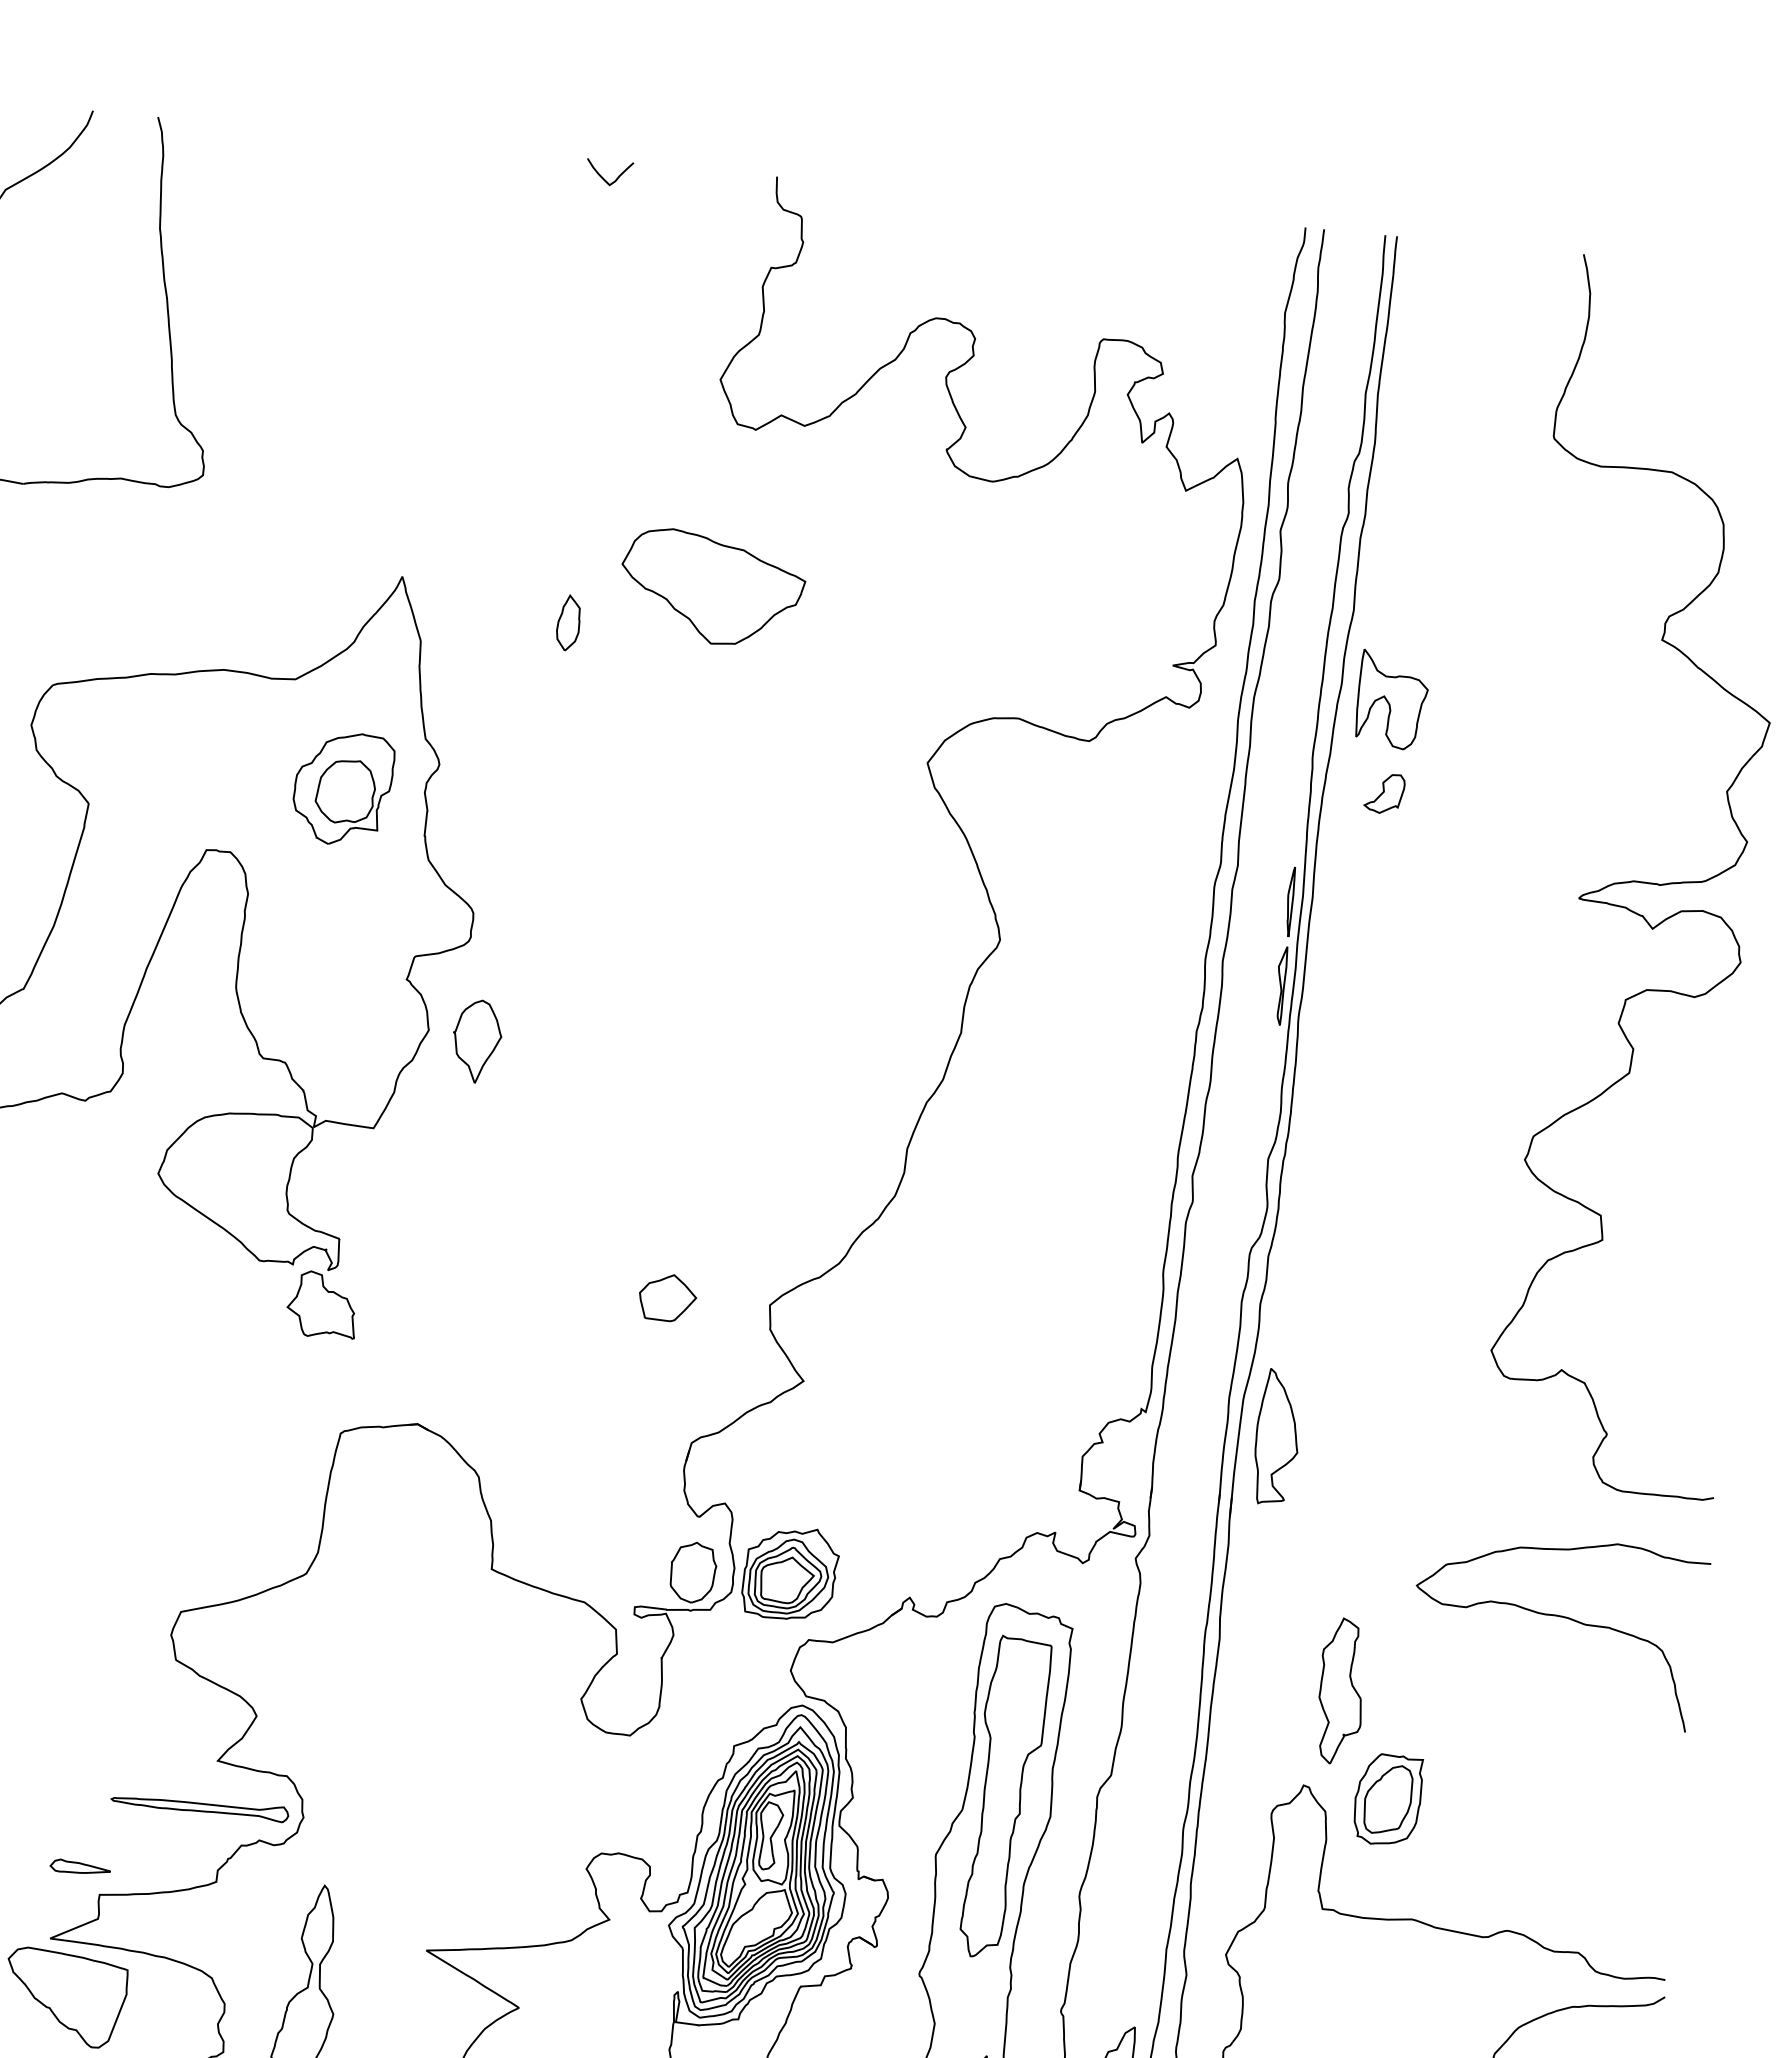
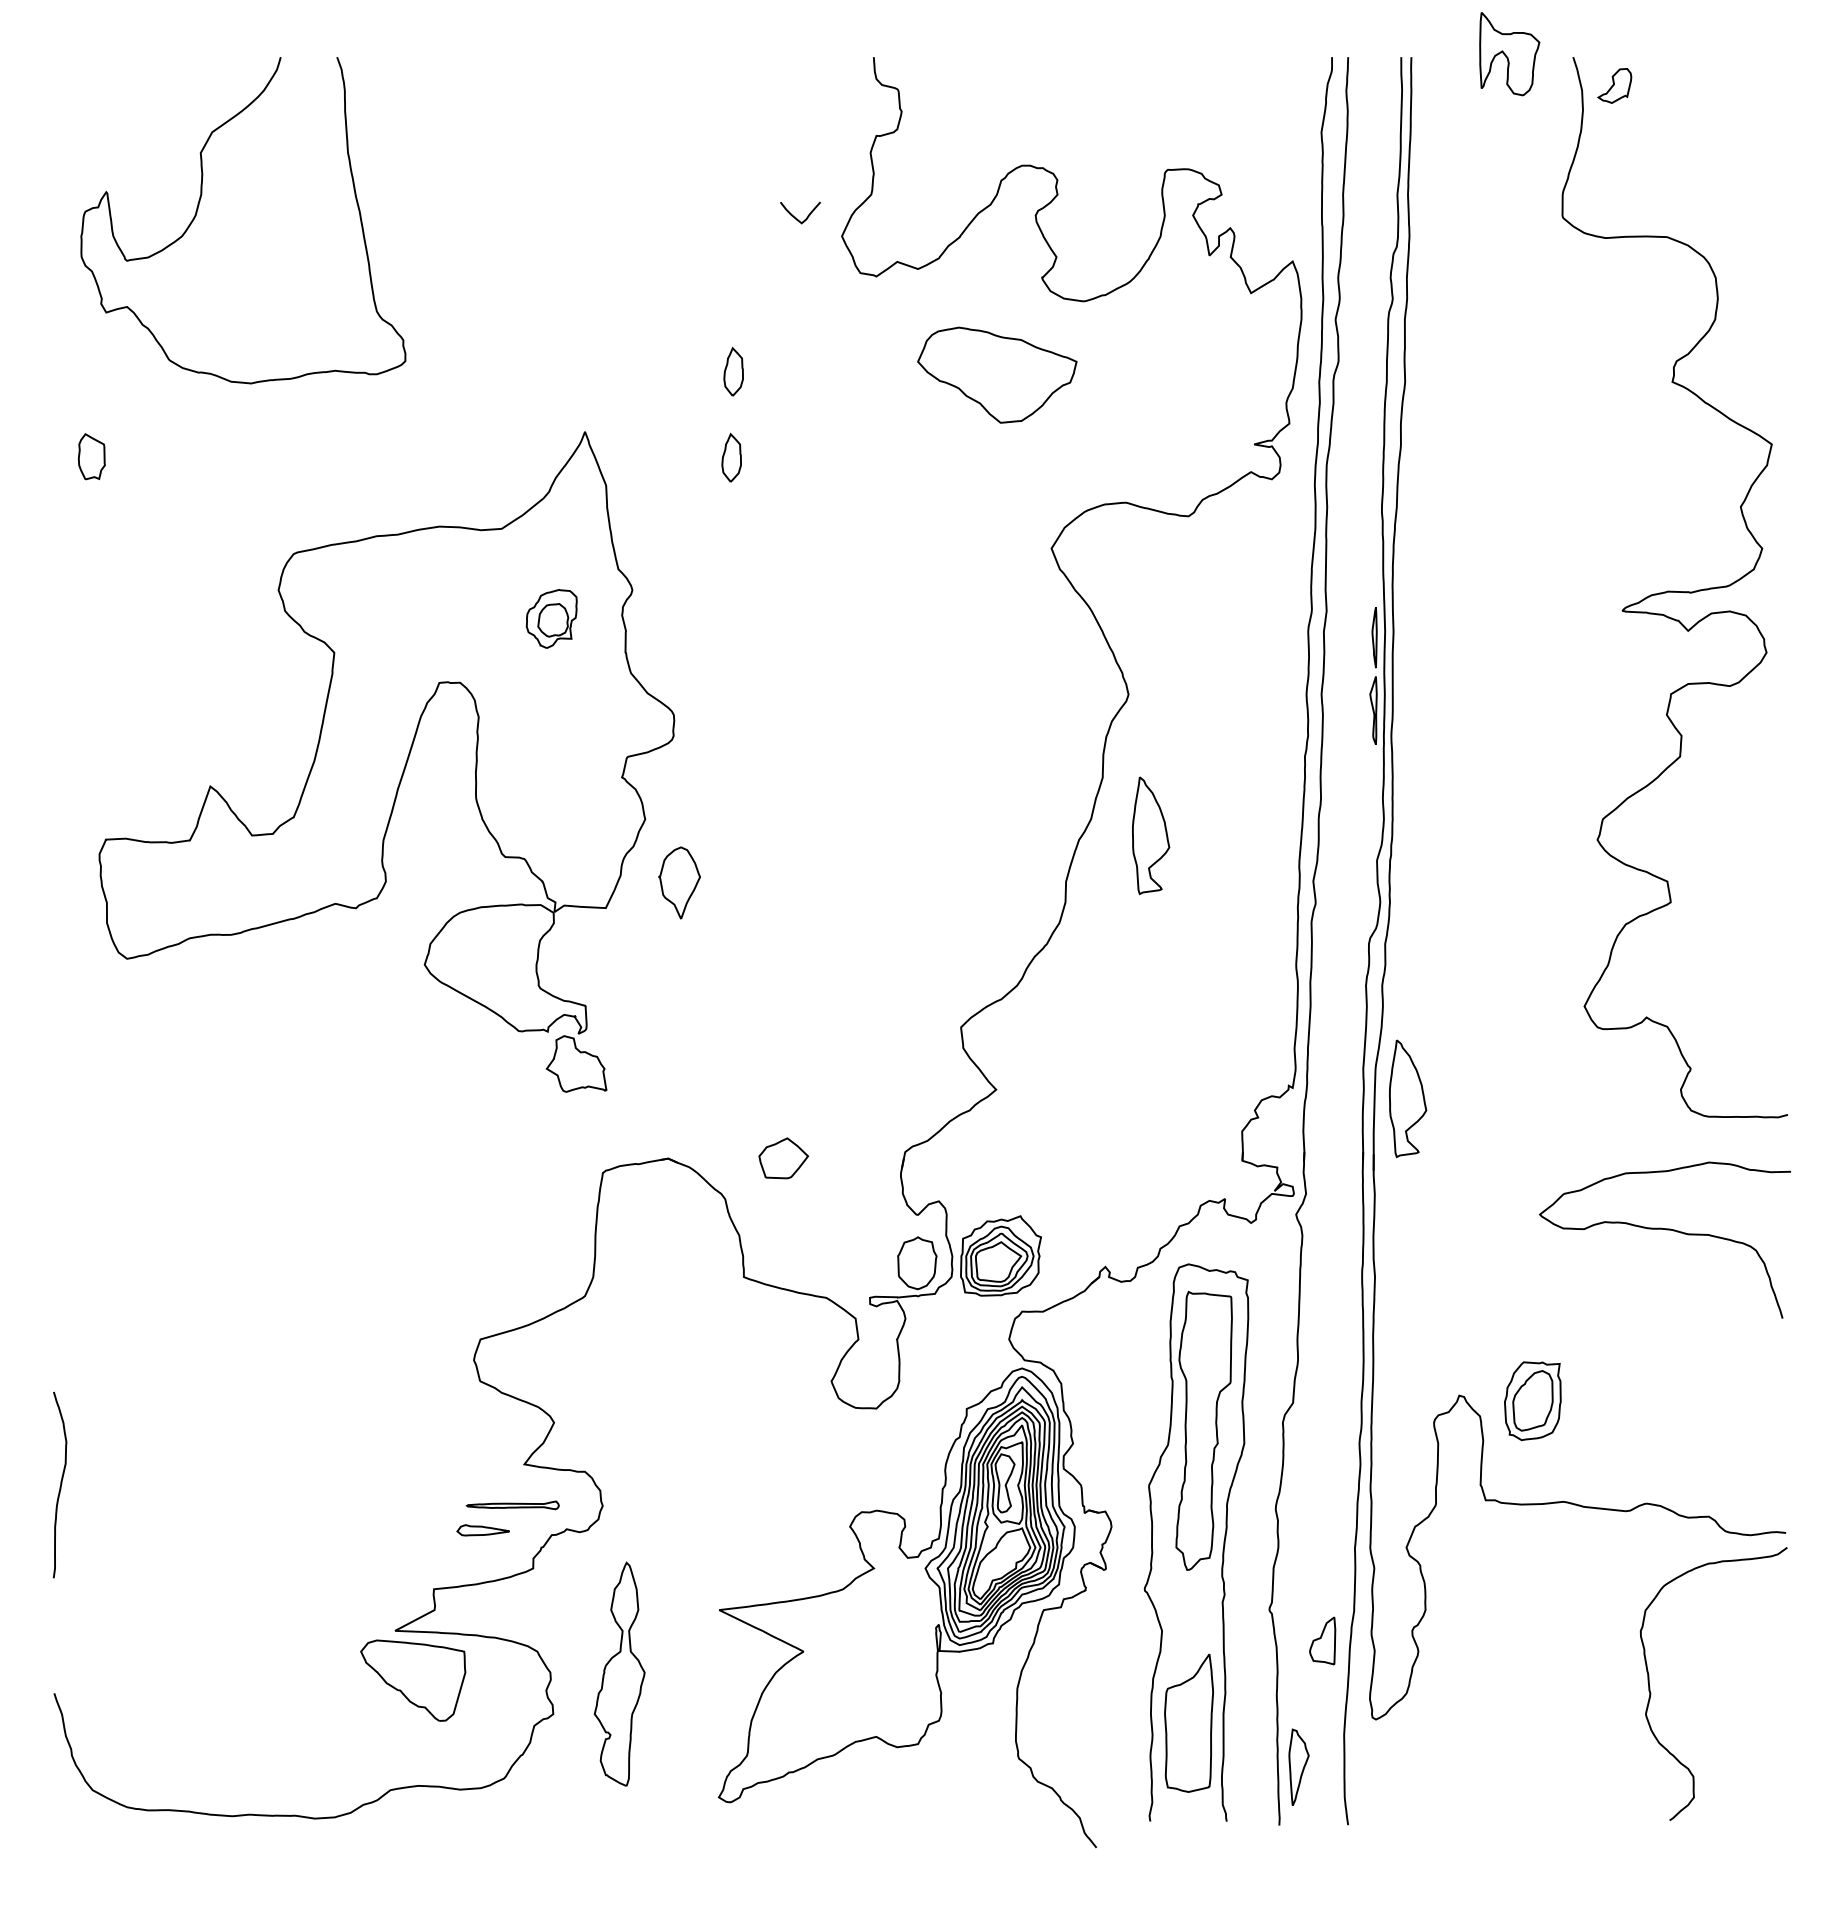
curve: (604, 177) -> (796, 217), moved
part: (580, 523) -> (733, 371), added
part: (712, 587) -> (997, 374), moved
part: (1392, 700) -> (1509, 54), moved
part: (342, 788) -> (551, 618), size x0.6
part: (1384, 793) -> (1614, 85), moved
part: (476, 1040) -> (679, 882), moved
part: (1010, 1105) -> (1151, 835), added
part: (667, 1297) -> (783, 1158), moved
part: (1340, 1691) -> (1483, 1311), removed
part: (199, 1806) -> (512, 1505), size x0.6
part: (79, 1867) -> (482, 1530), moved

